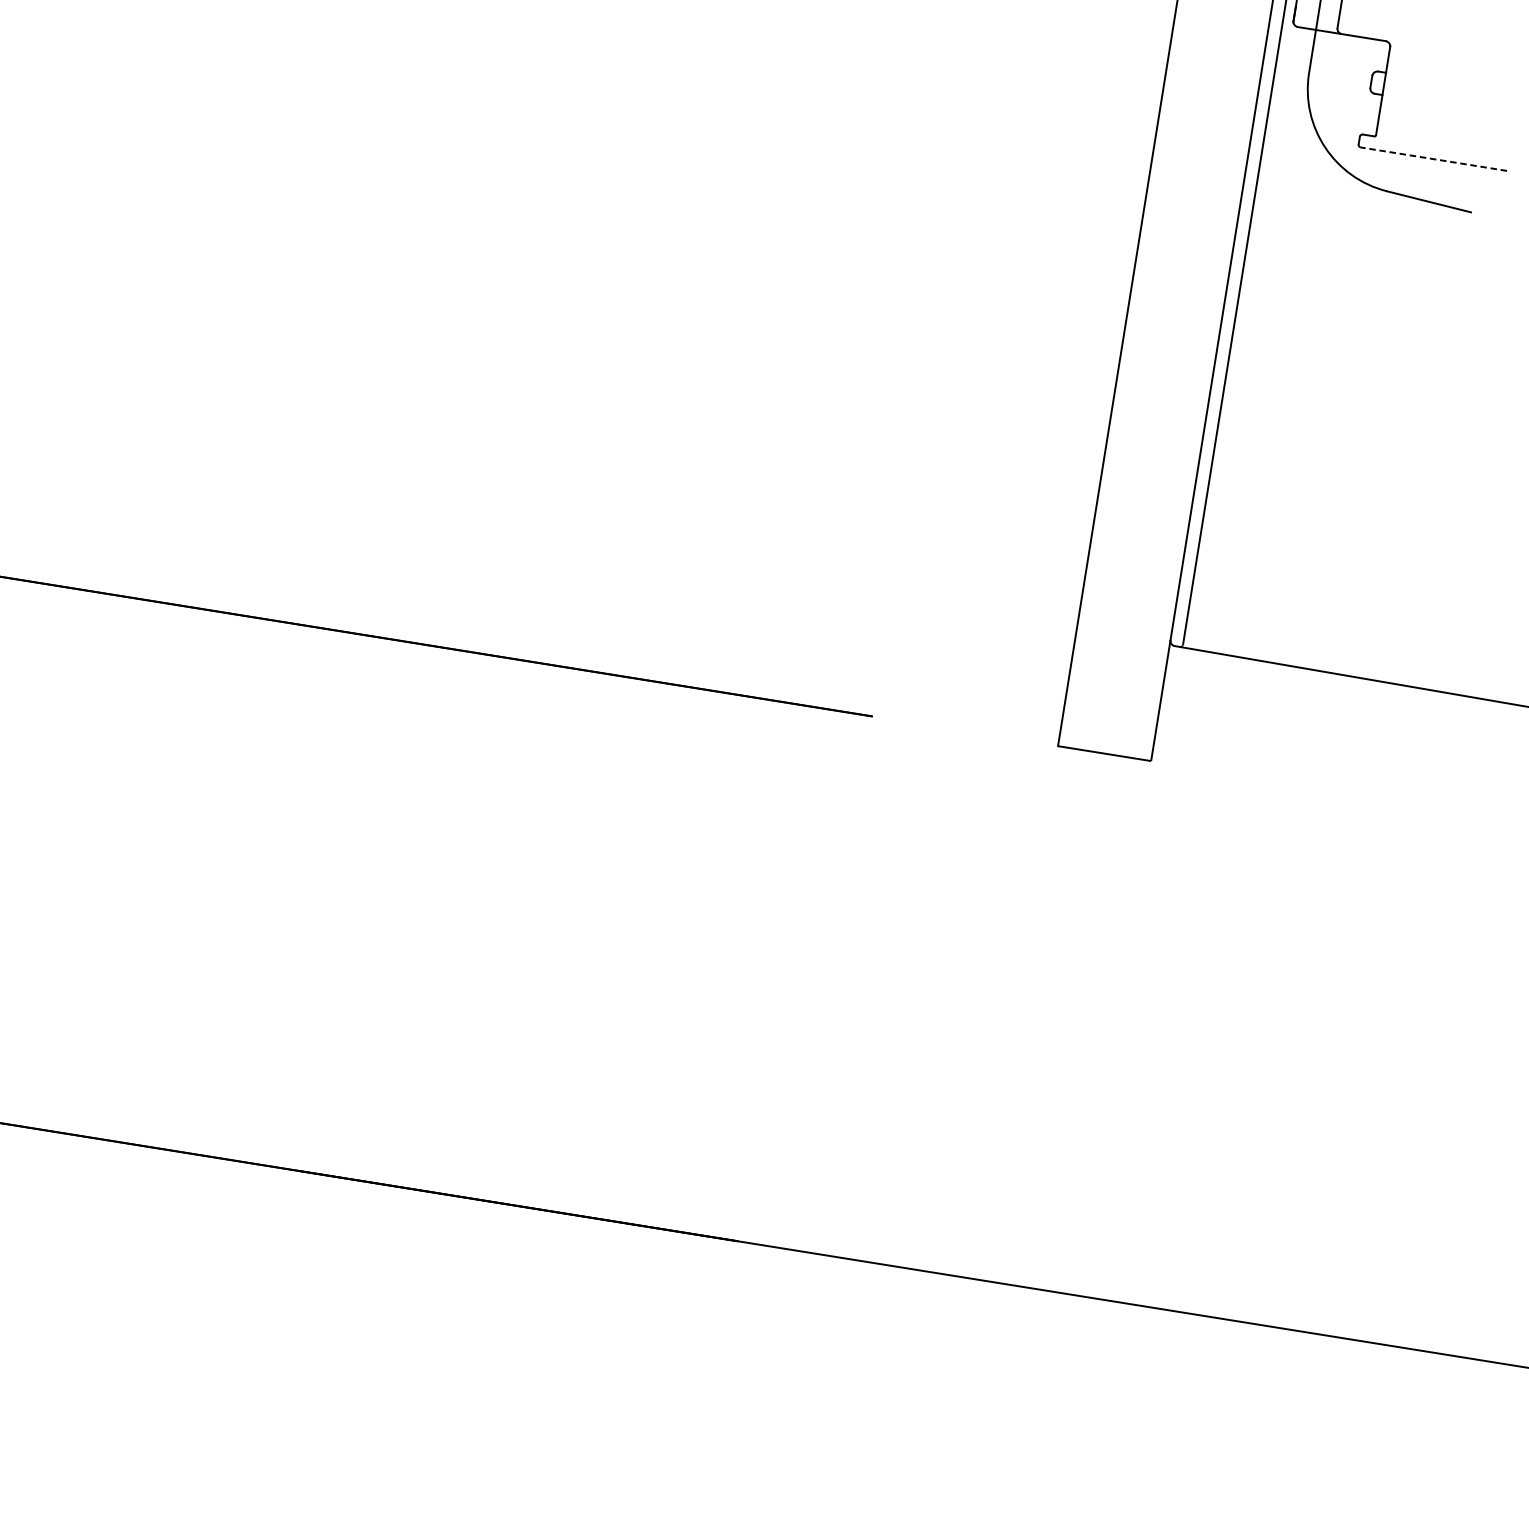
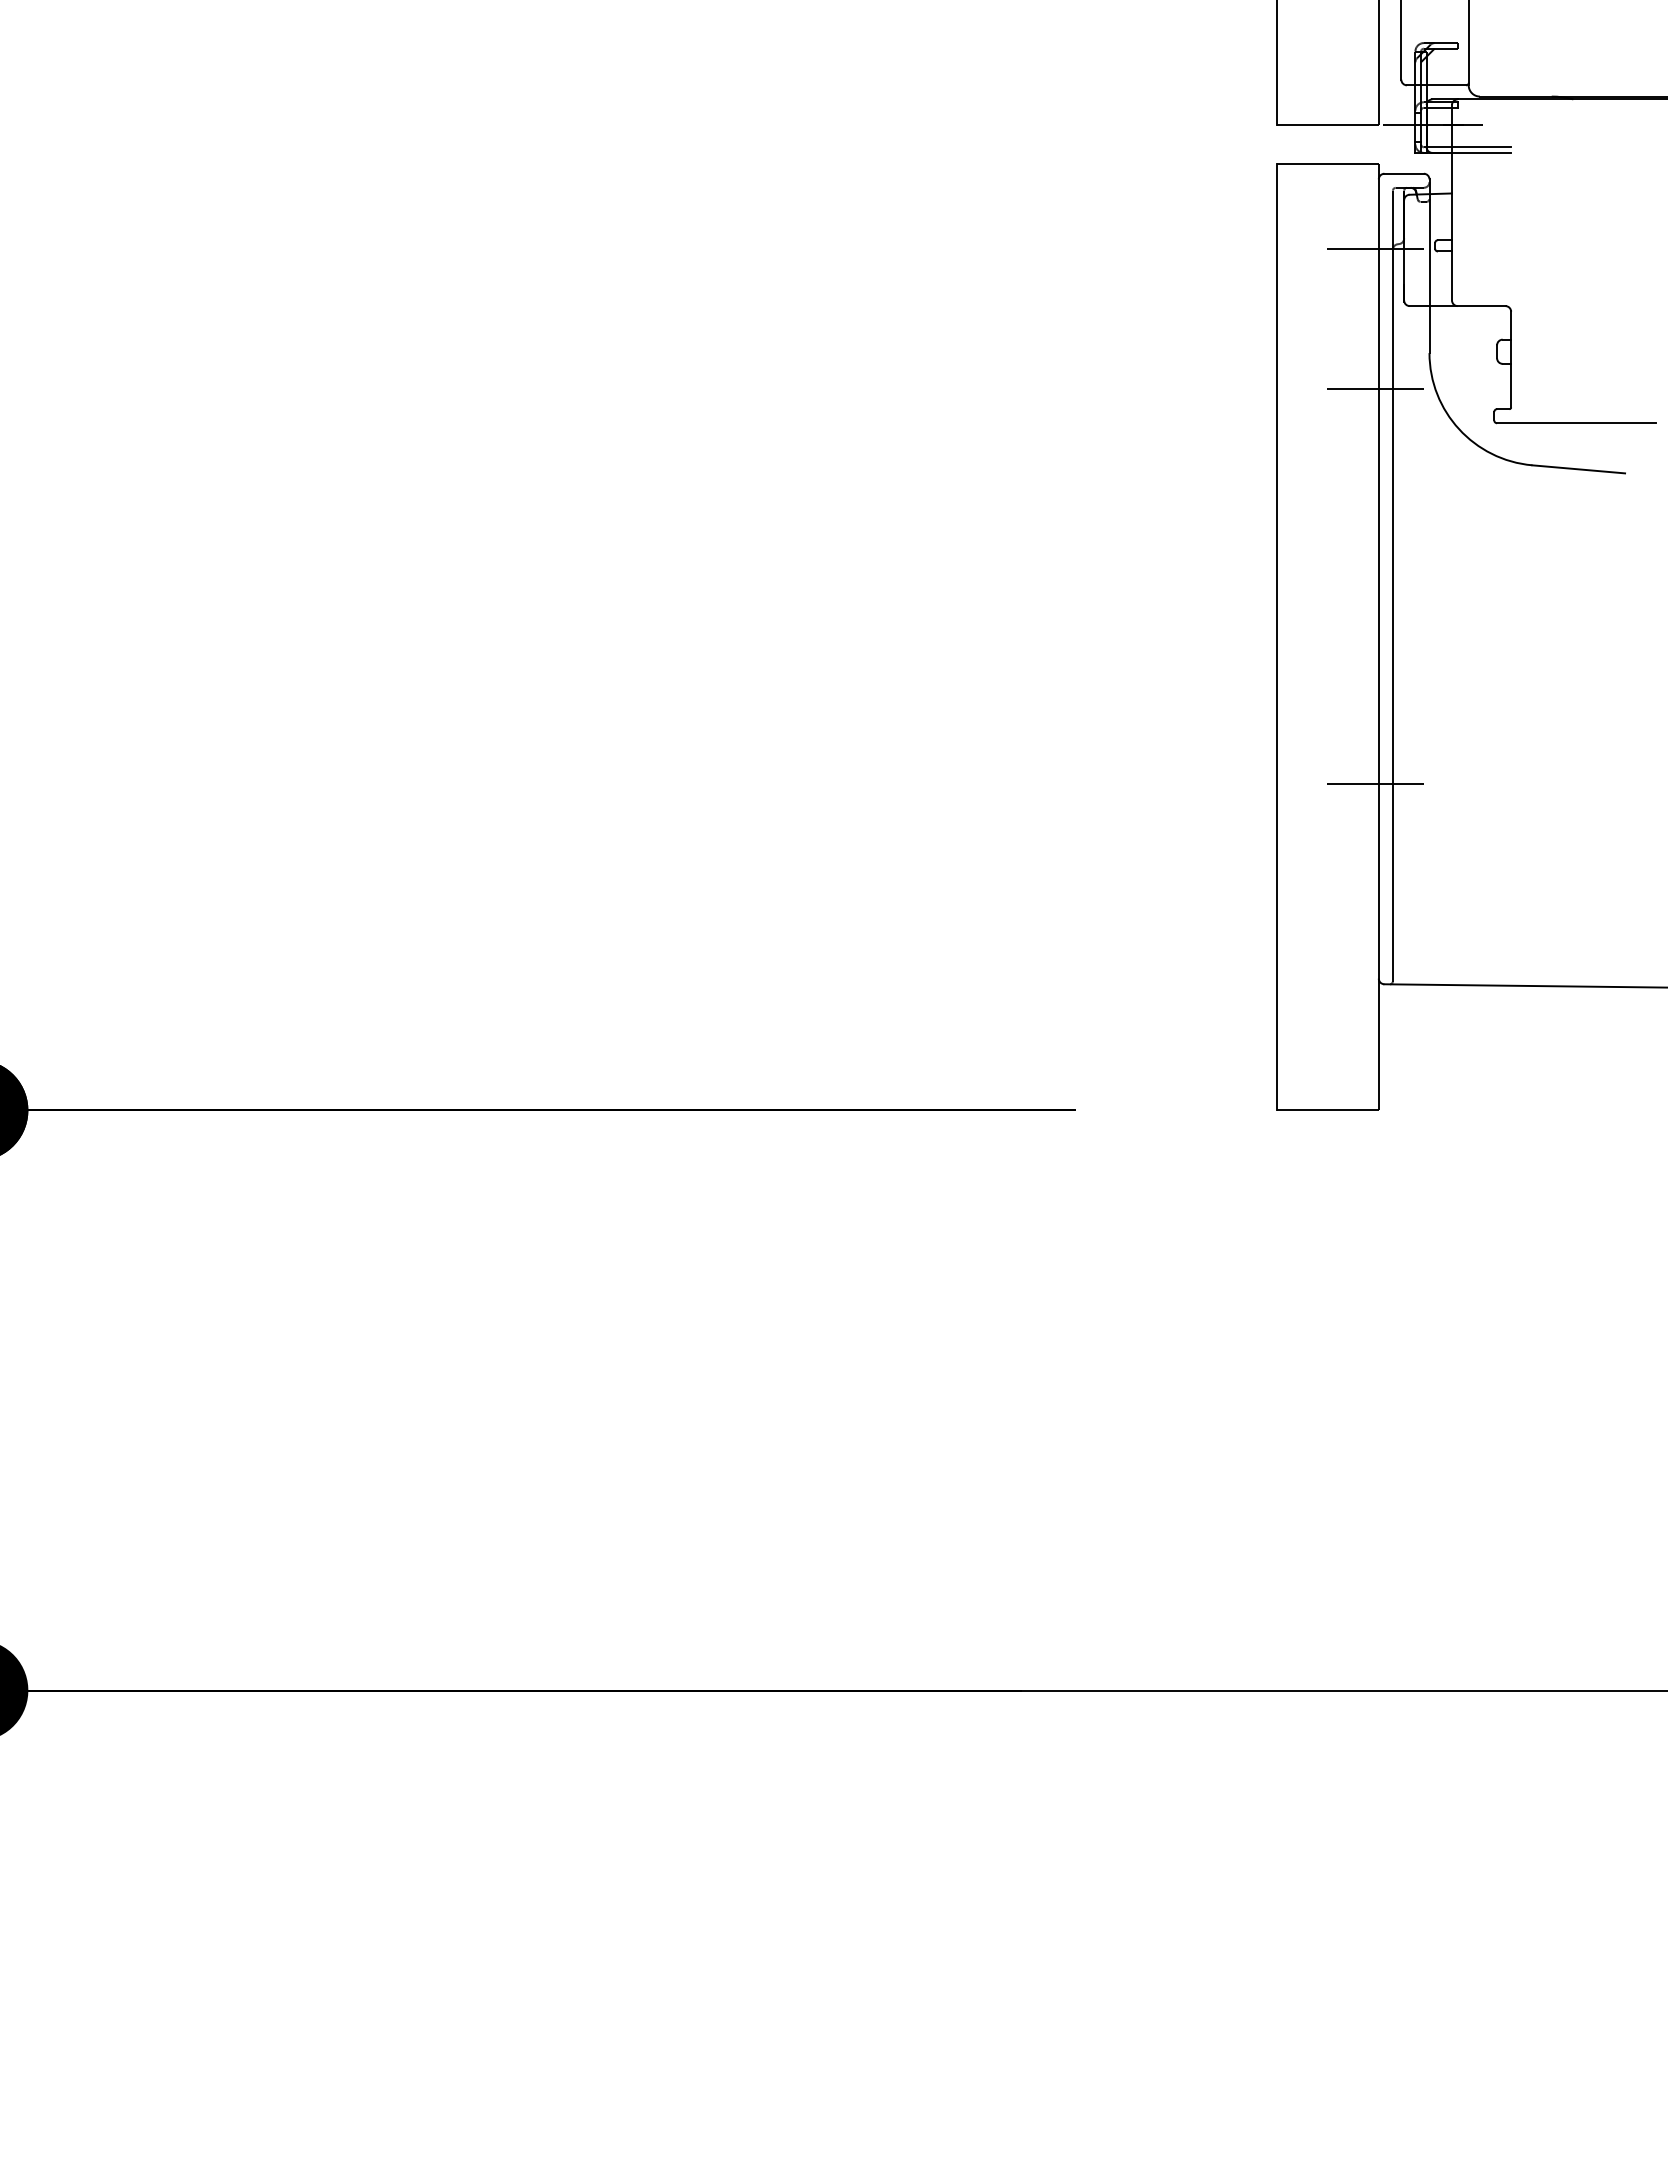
line: (1253, 98) -> (1374, 389), added
line: (1433, 159) -> (1576, 423), dashed -> solid
line: (1195, 460) -> (1374, 783), added

